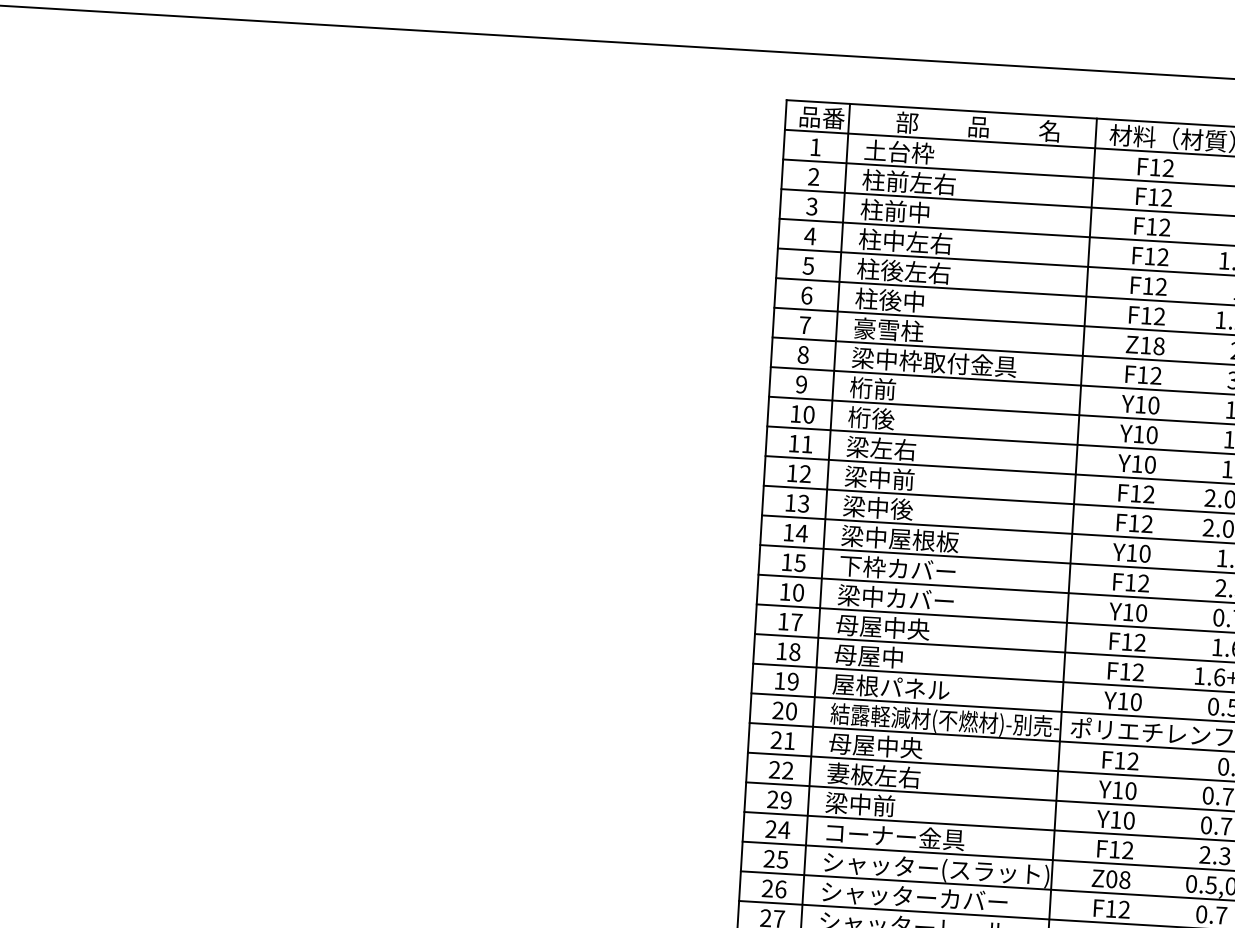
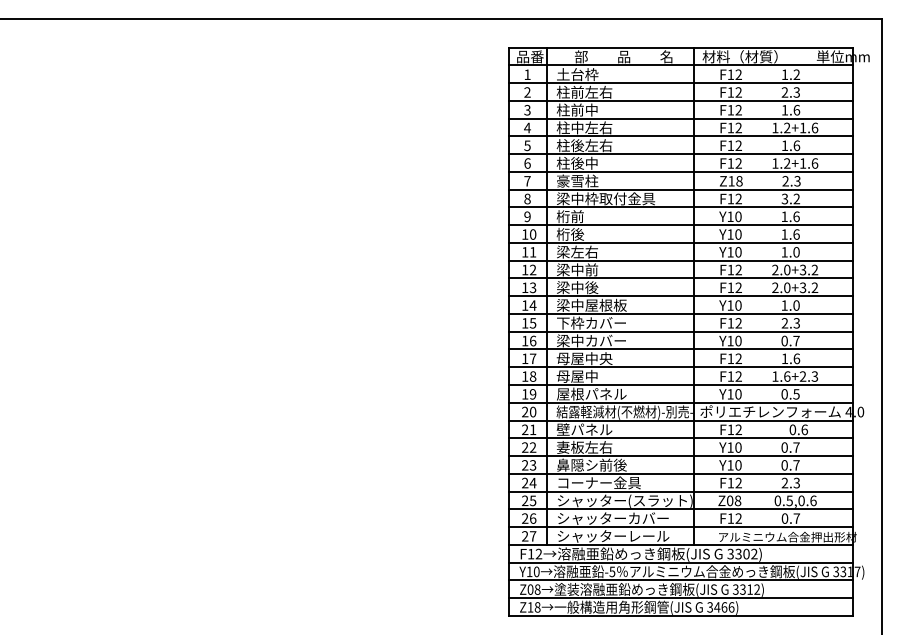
text: (799, 591) -> (533, 340), 10 -> 16
text: (875, 745) -> (584, 429), 母屋中央 -> 壁パネル
text: (785, 800) -> (532, 465), 29 -> 23
text: (883, 804) -> (591, 464), 梁中前 -> 鼻隠シ前後

